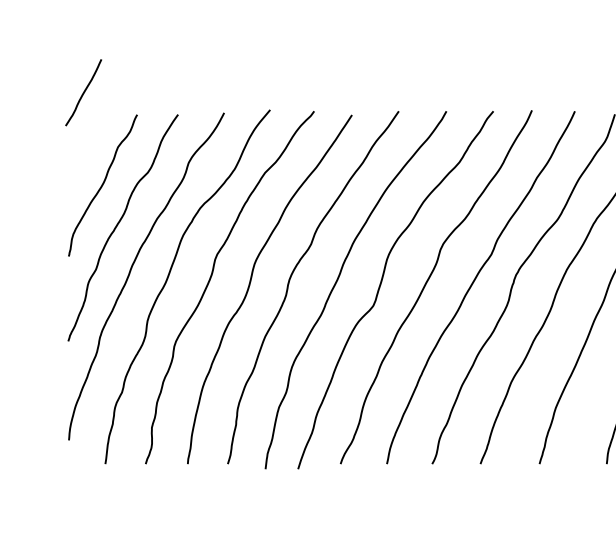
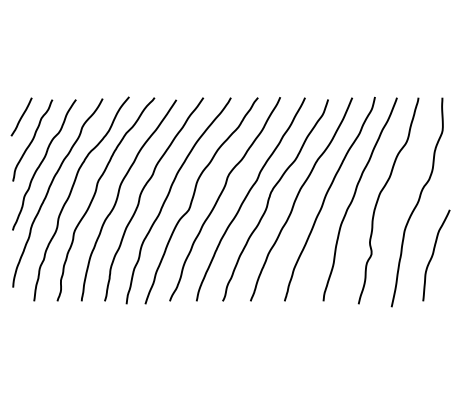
line: (83, 91) -> (21, 116), moved

